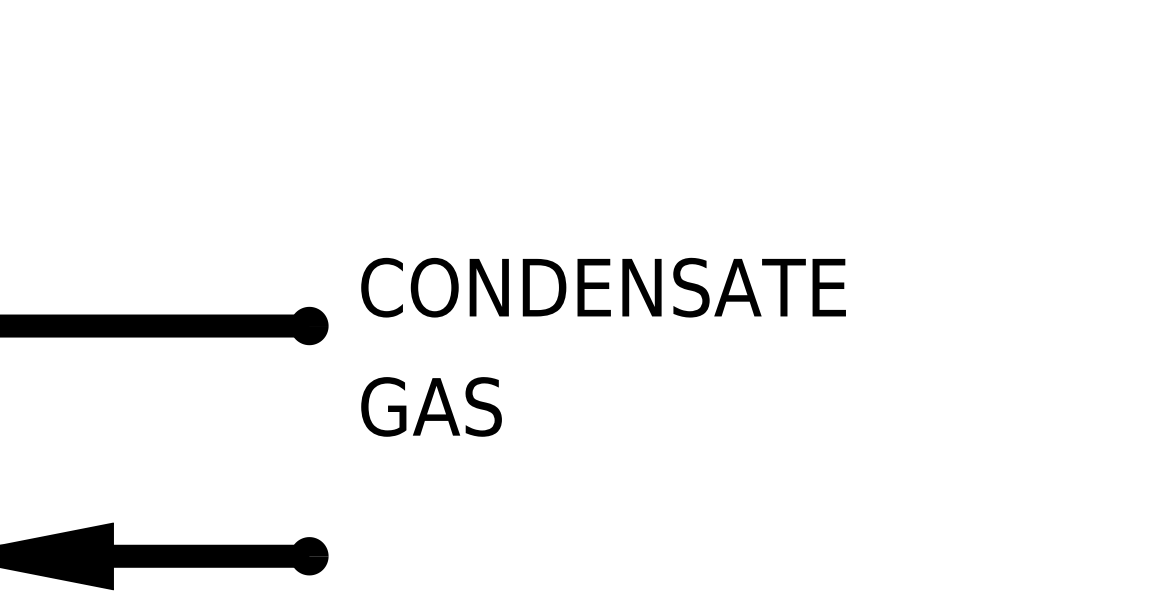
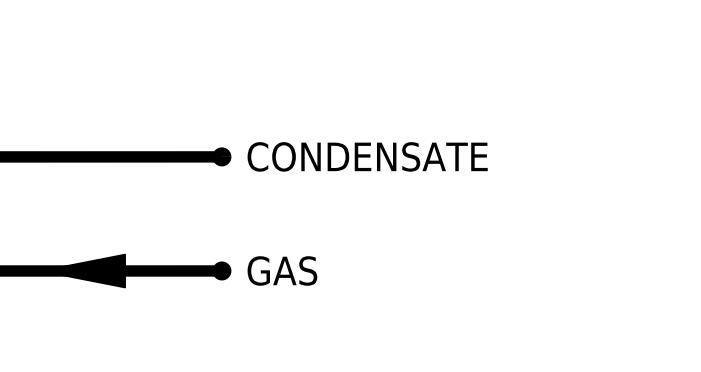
text: (603, 286) -> (367, 156), moved
text: (431, 405) -> (282, 270), moved

